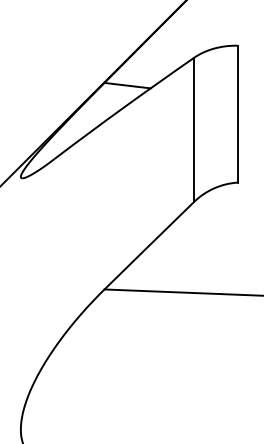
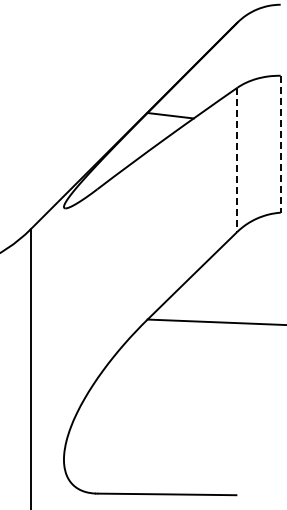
line: (237, 114) -> (280, 144), solid -> dashed
line: (194, 130) -> (237, 160), solid -> dashed

